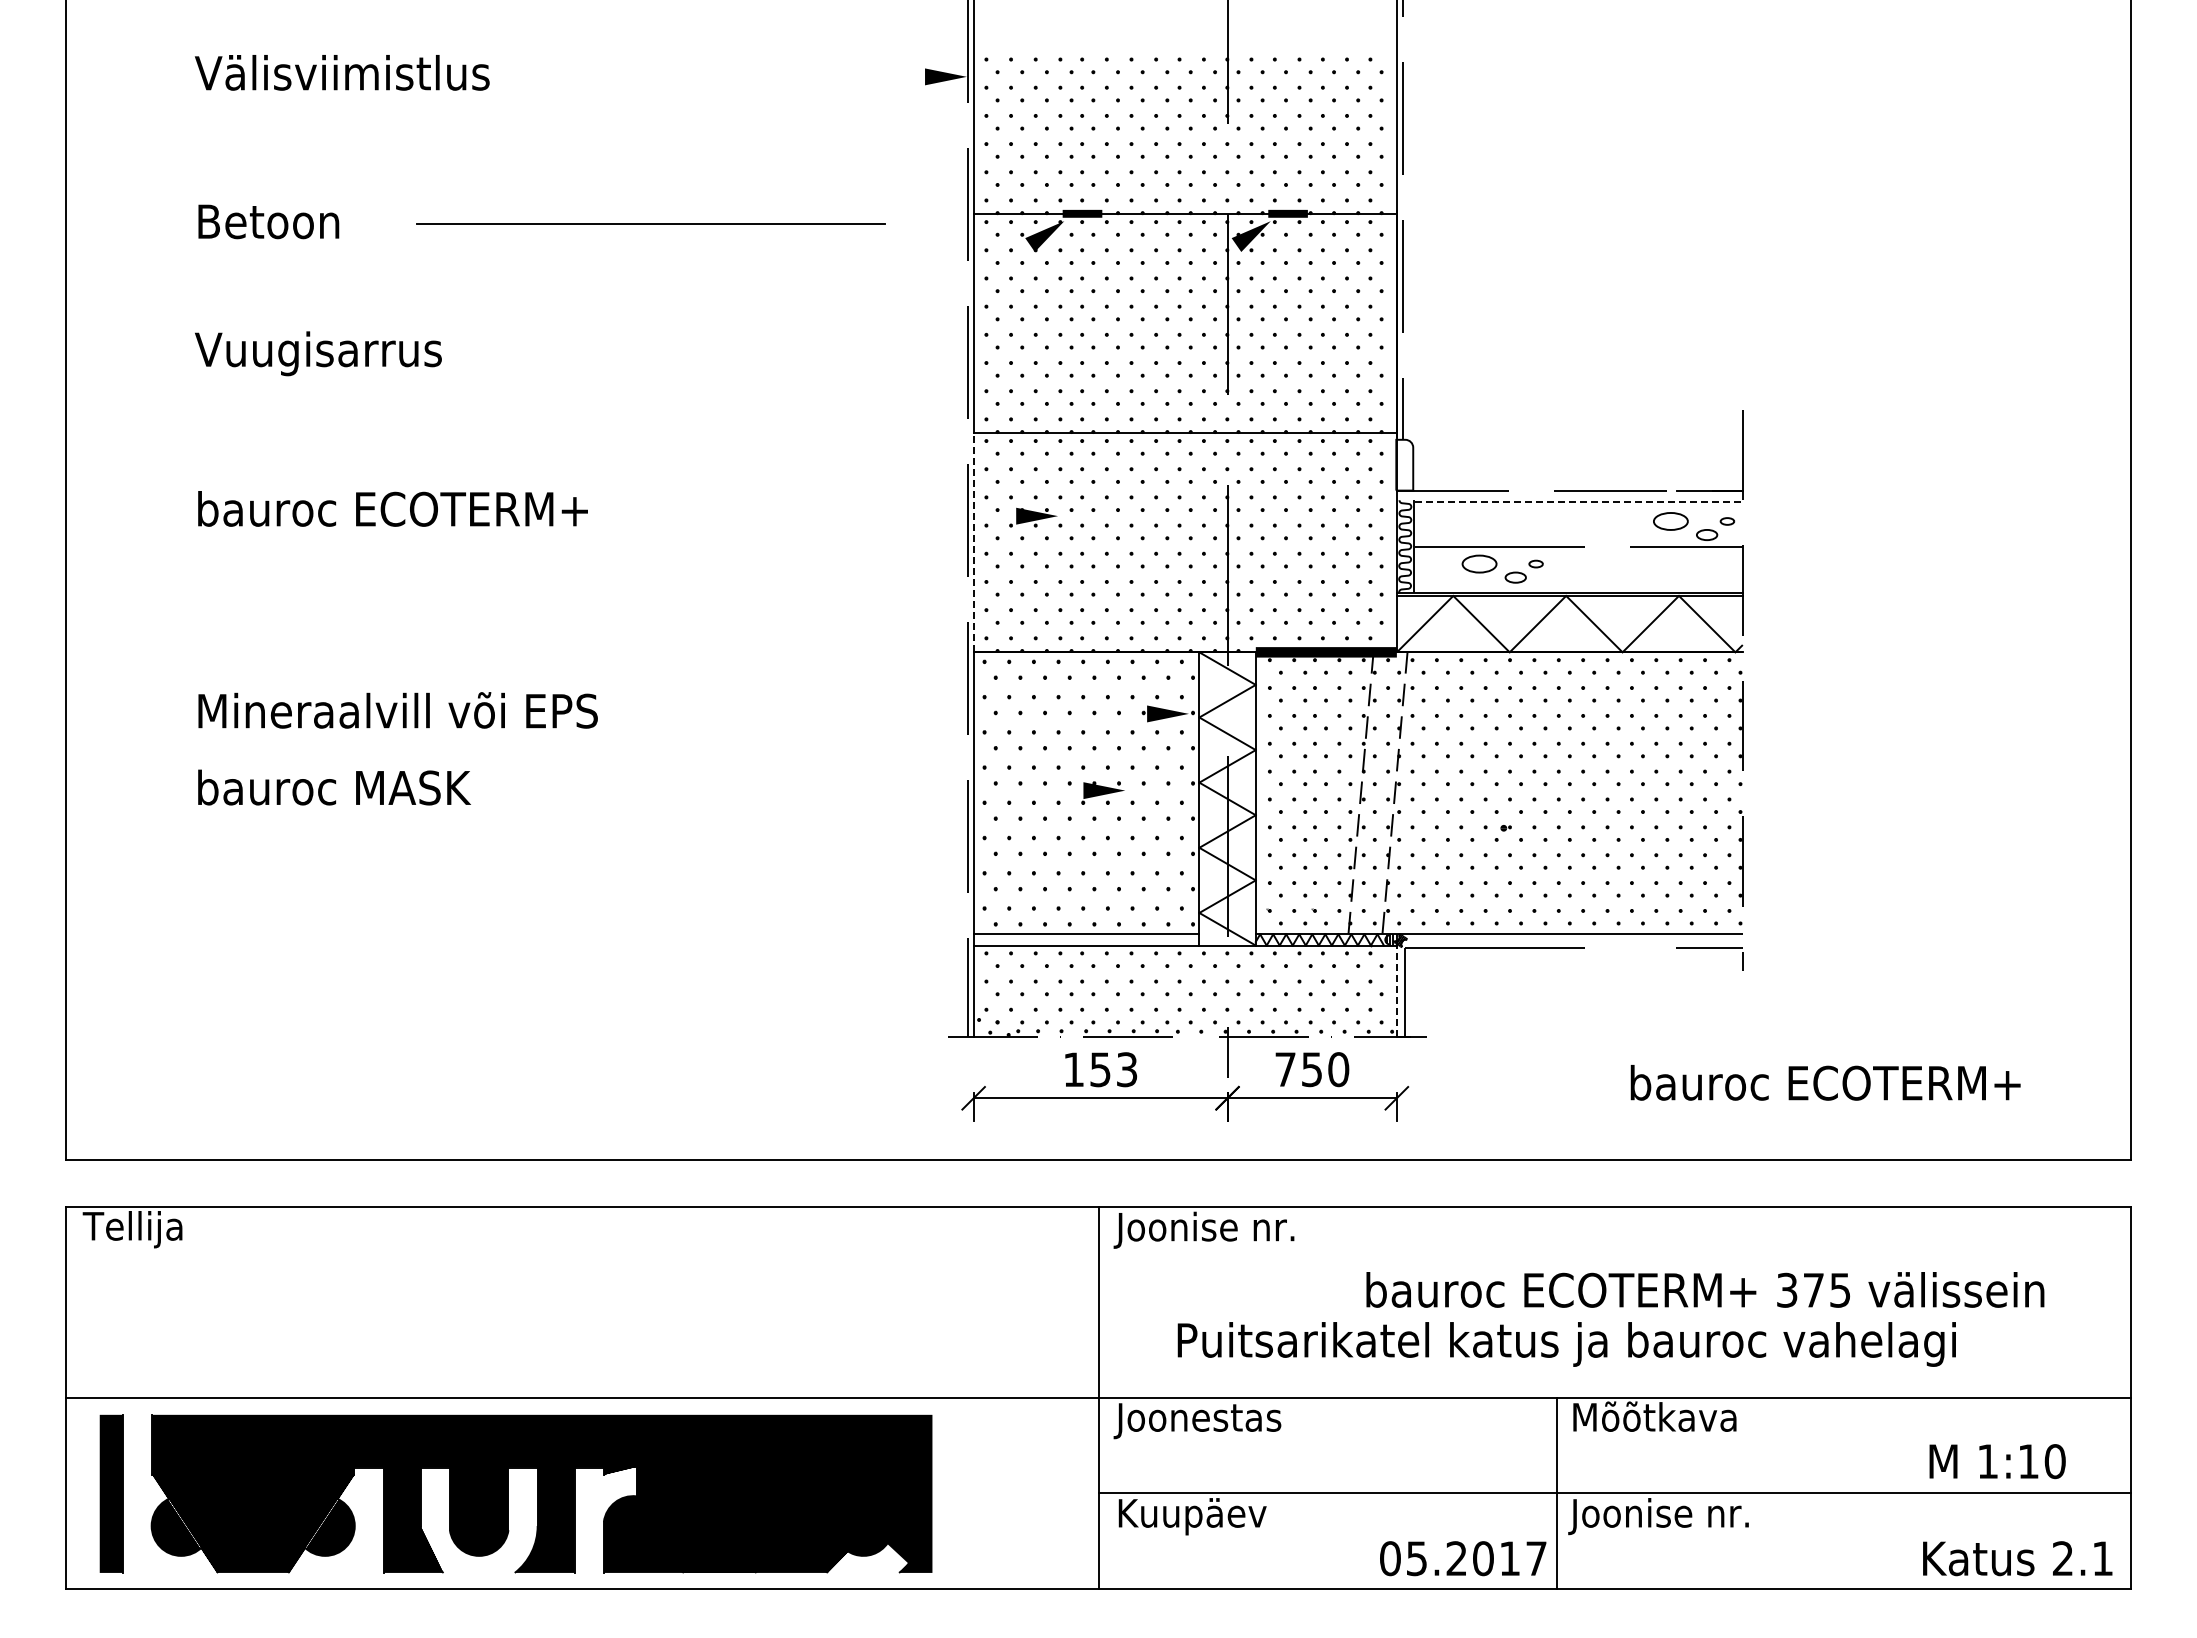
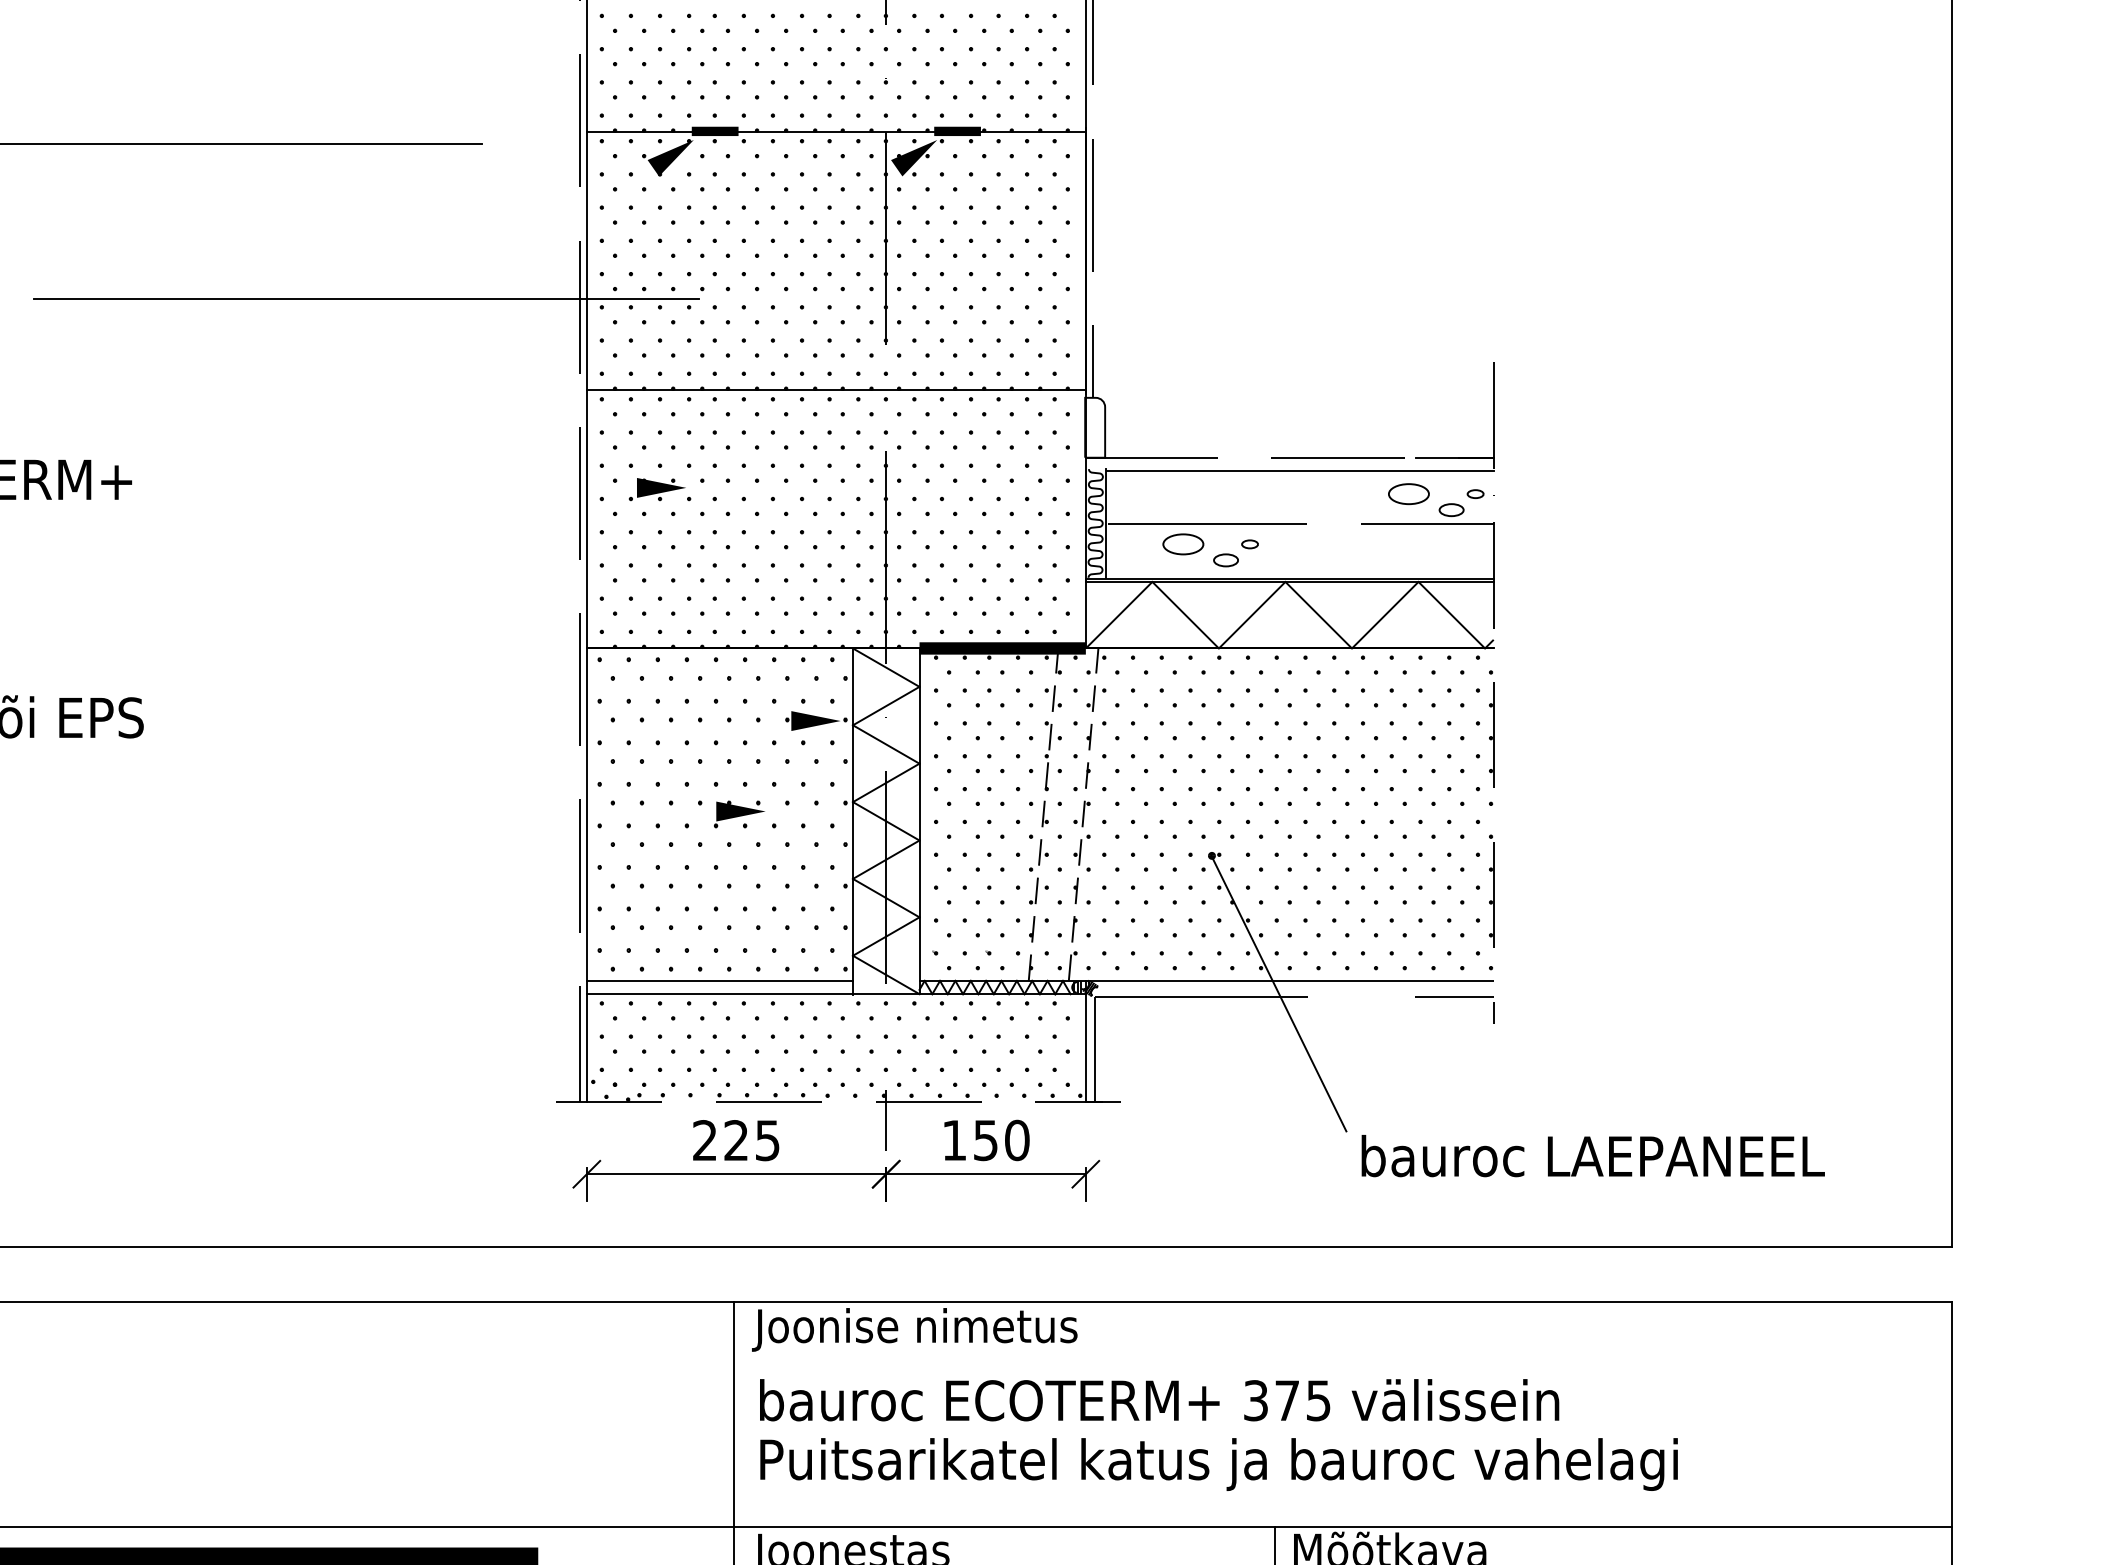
line: (786, 355) -> (366, 298), added
line: (1578, 501) -> (1300, 470), dashed -> solid
line: (973, 542) -> (586, 518), dashed -> solid
line: (1560, 944) -> (1278, 992), added
line: (1396, 991) -> (1085, 1048), dashed -> solid
text: (1100, 1069) -> (736, 1140), 153 -> 225
text: (1285, 1069) -> (954, 1140), 750 -> 150
text: (1907, 1082) -> (1687, 1155), bauroc ECOTERM+ -> bauroc LAEPANEEL
text: (1332, 1226) -> (1009, 1325), Joonise nr. -> Joonise nimetus
text: (1705, 1289) -> (1159, 1399), moved
text: (1566, 1344) -> (1218, 1464), moved

